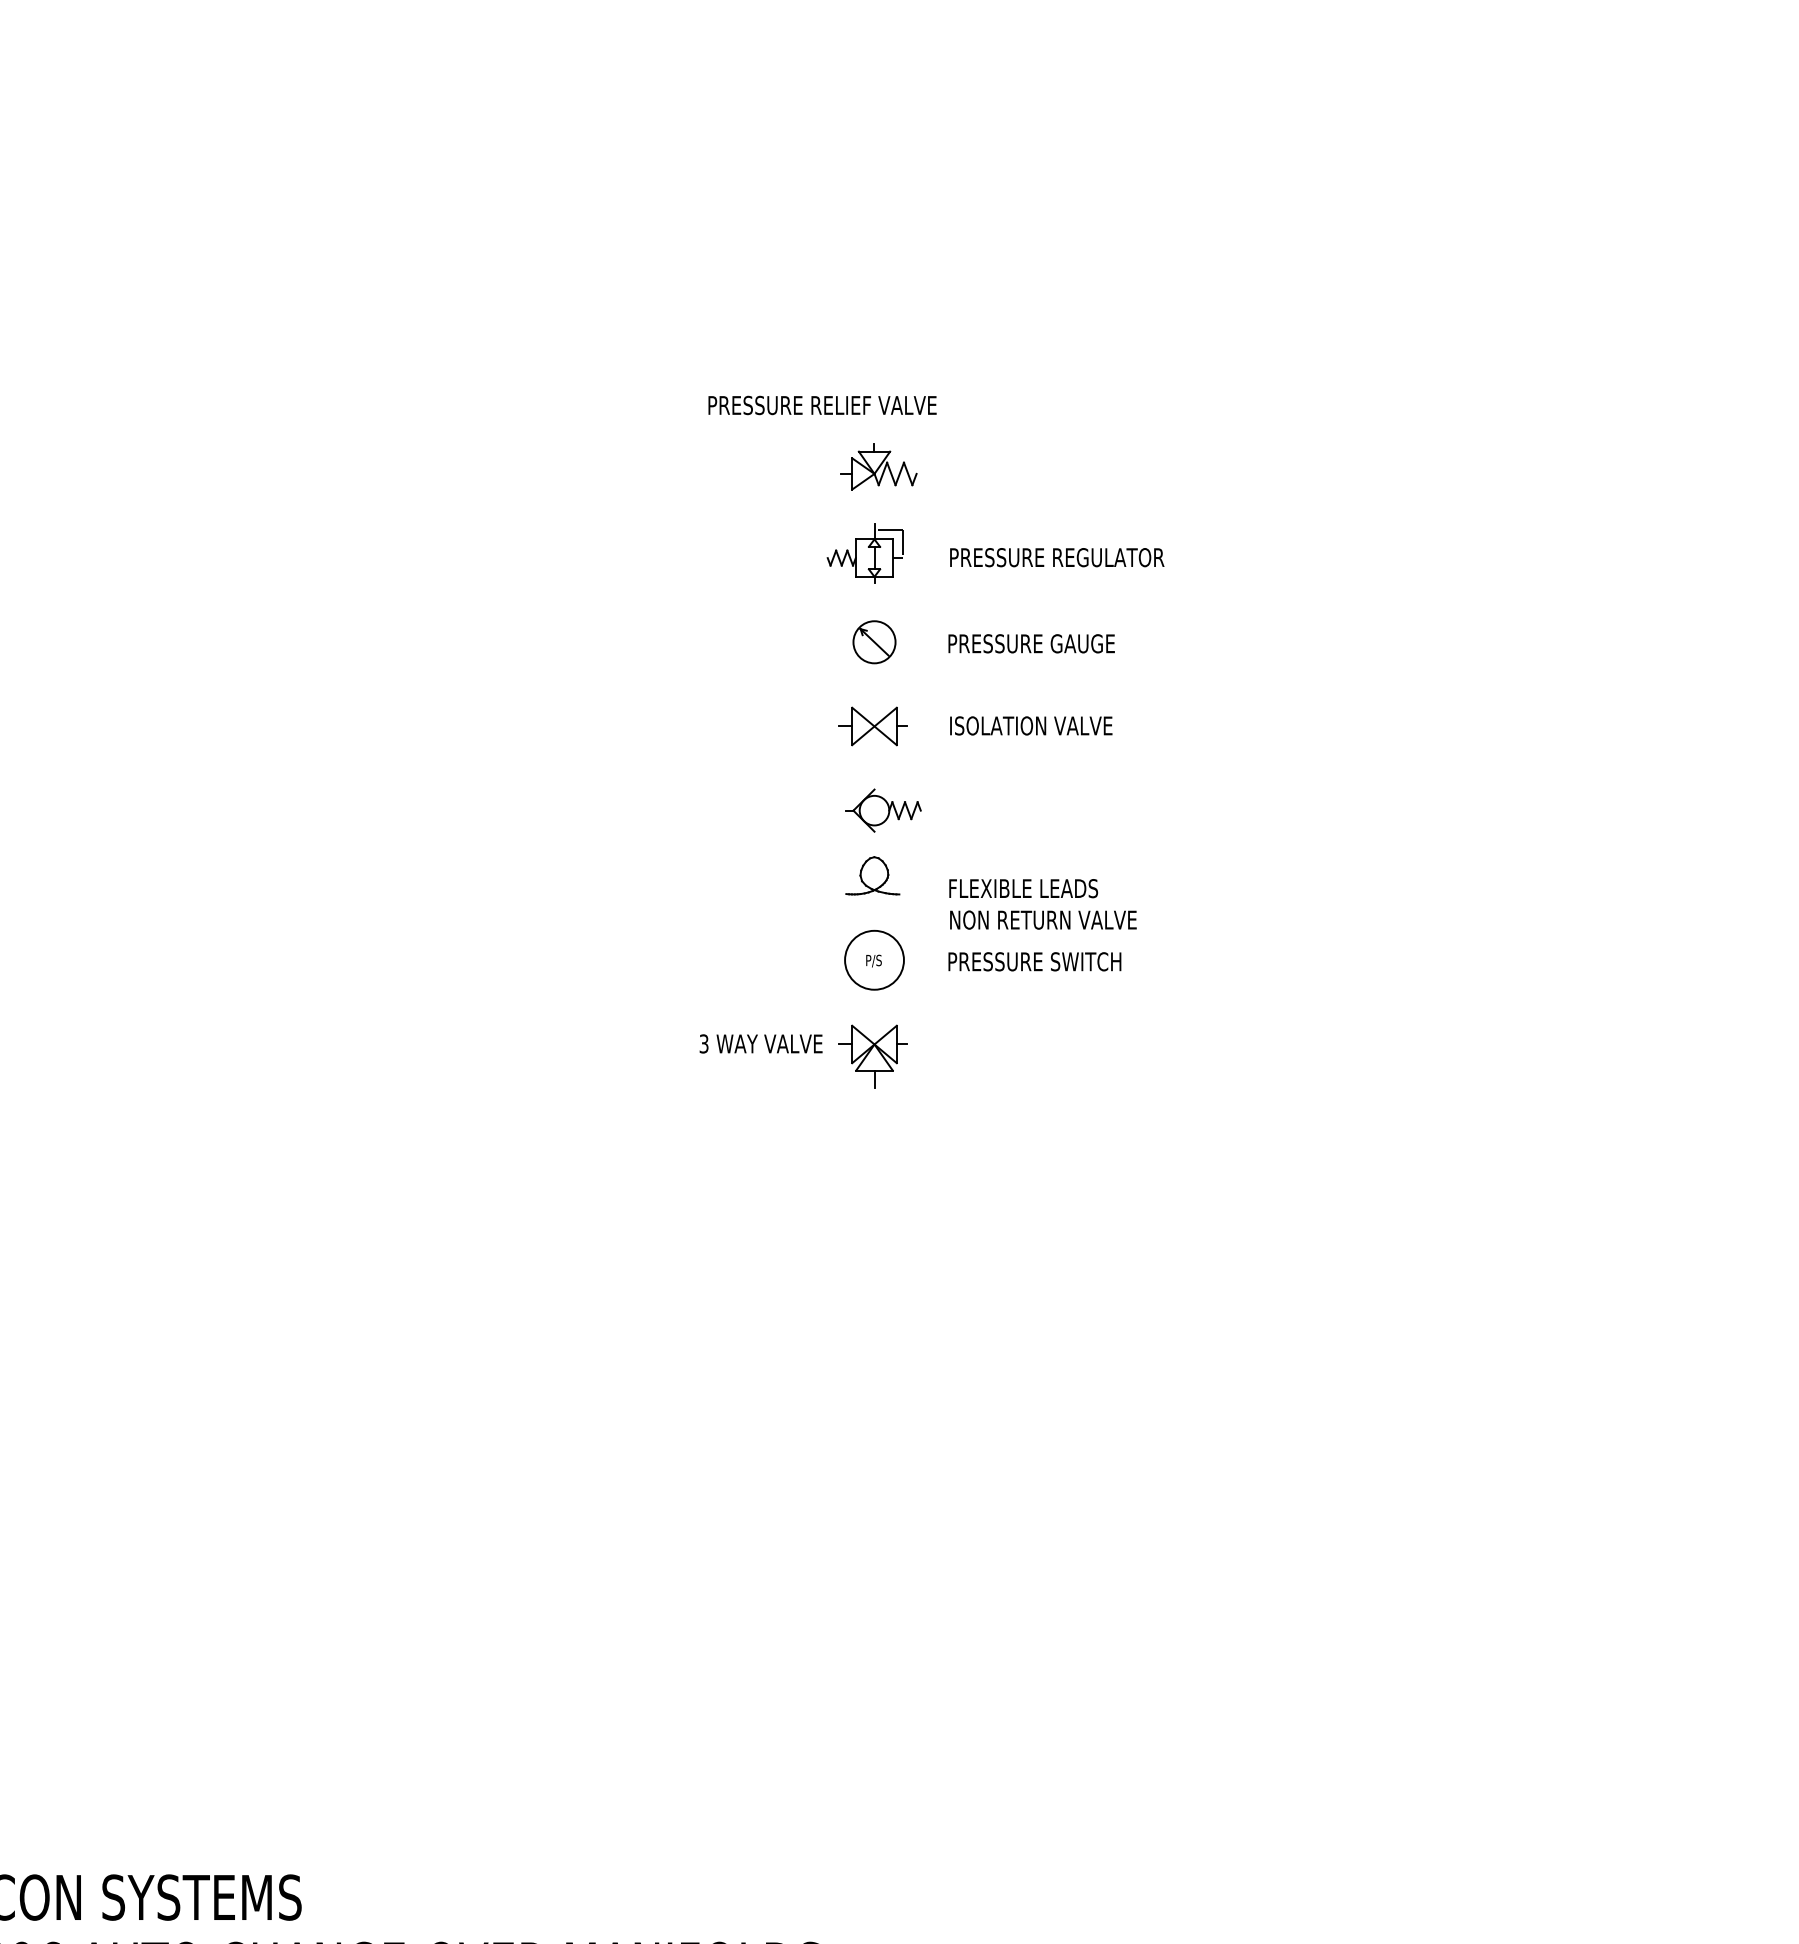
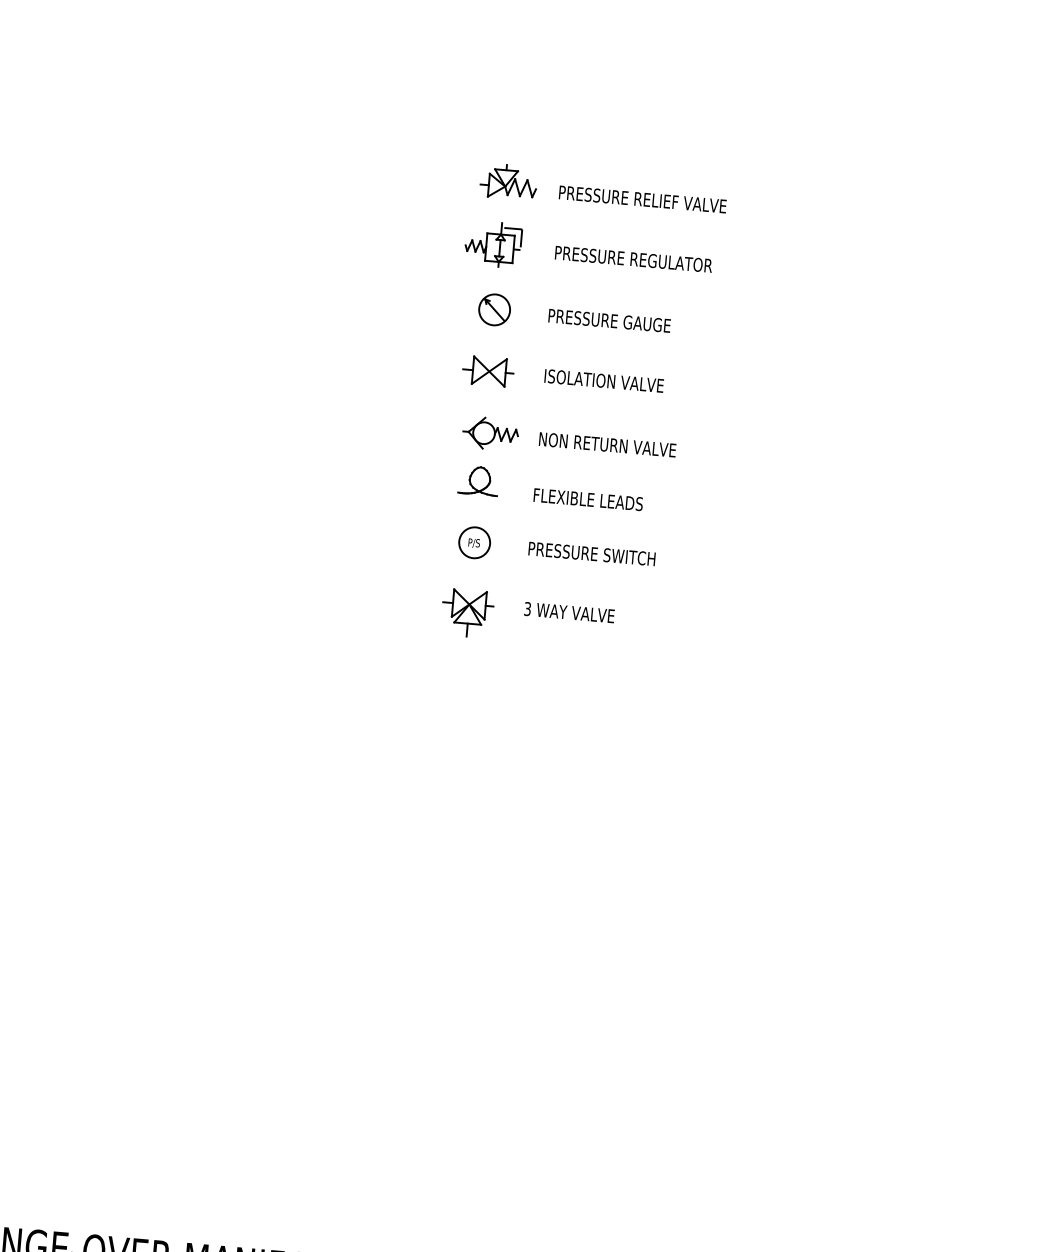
text: (822, 405) -> (642, 199), moved
text: (1043, 919) -> (607, 444), moved
circle: (874, 960) -> (474, 542), size x0.71
text: (760, 1043) -> (569, 612), moved

